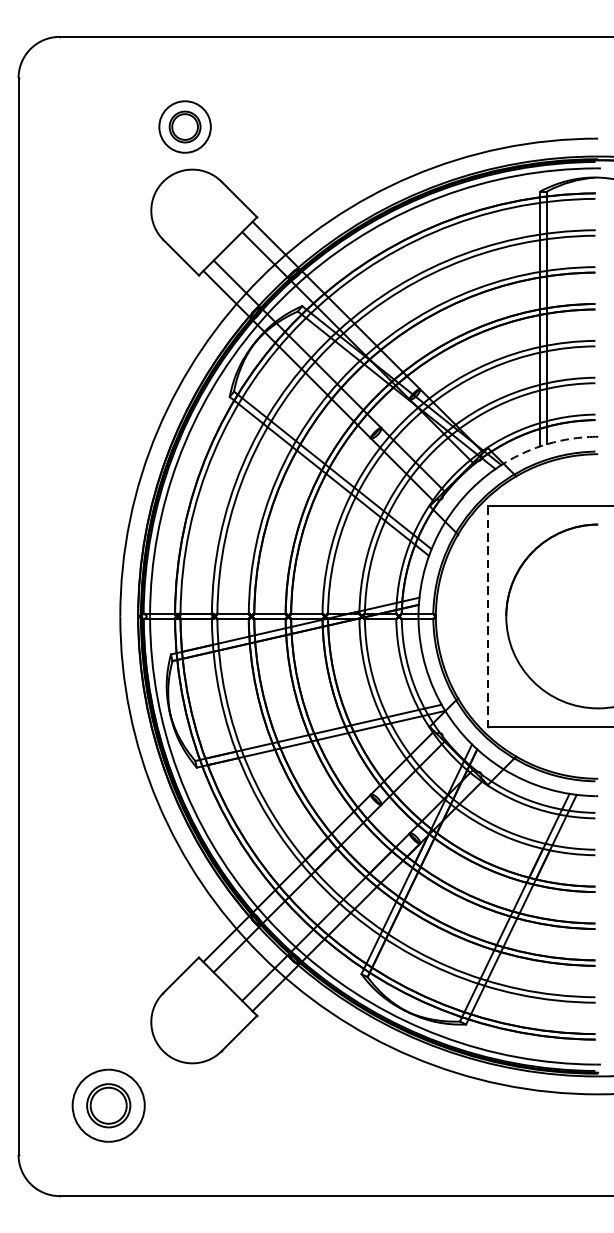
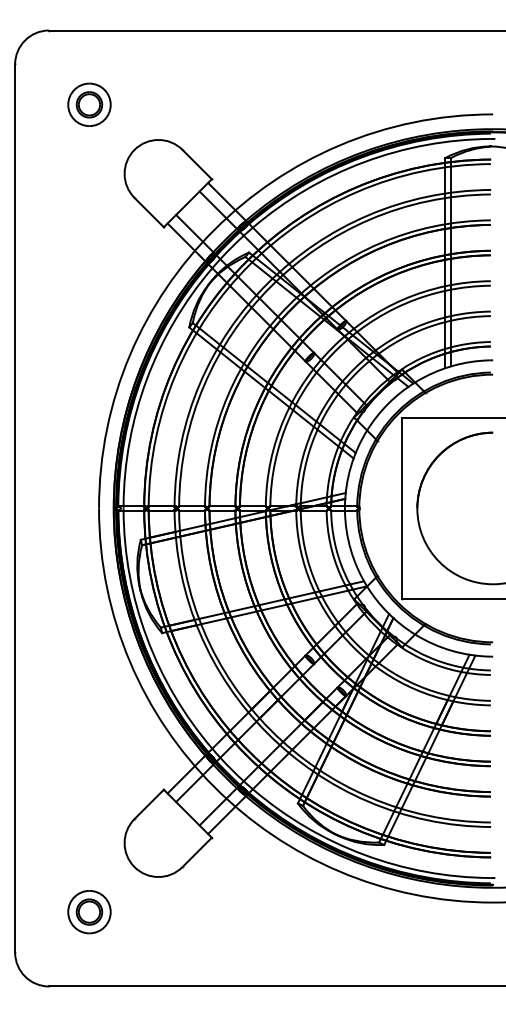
part: (185, 126) -> (89, 104), moved
arc: (547, 444) -> (451, 366), dashed -> solid
line: (488, 616) -> (402, 508), dashed -> solid
part: (108, 1106) -> (89, 912), size x0.71

